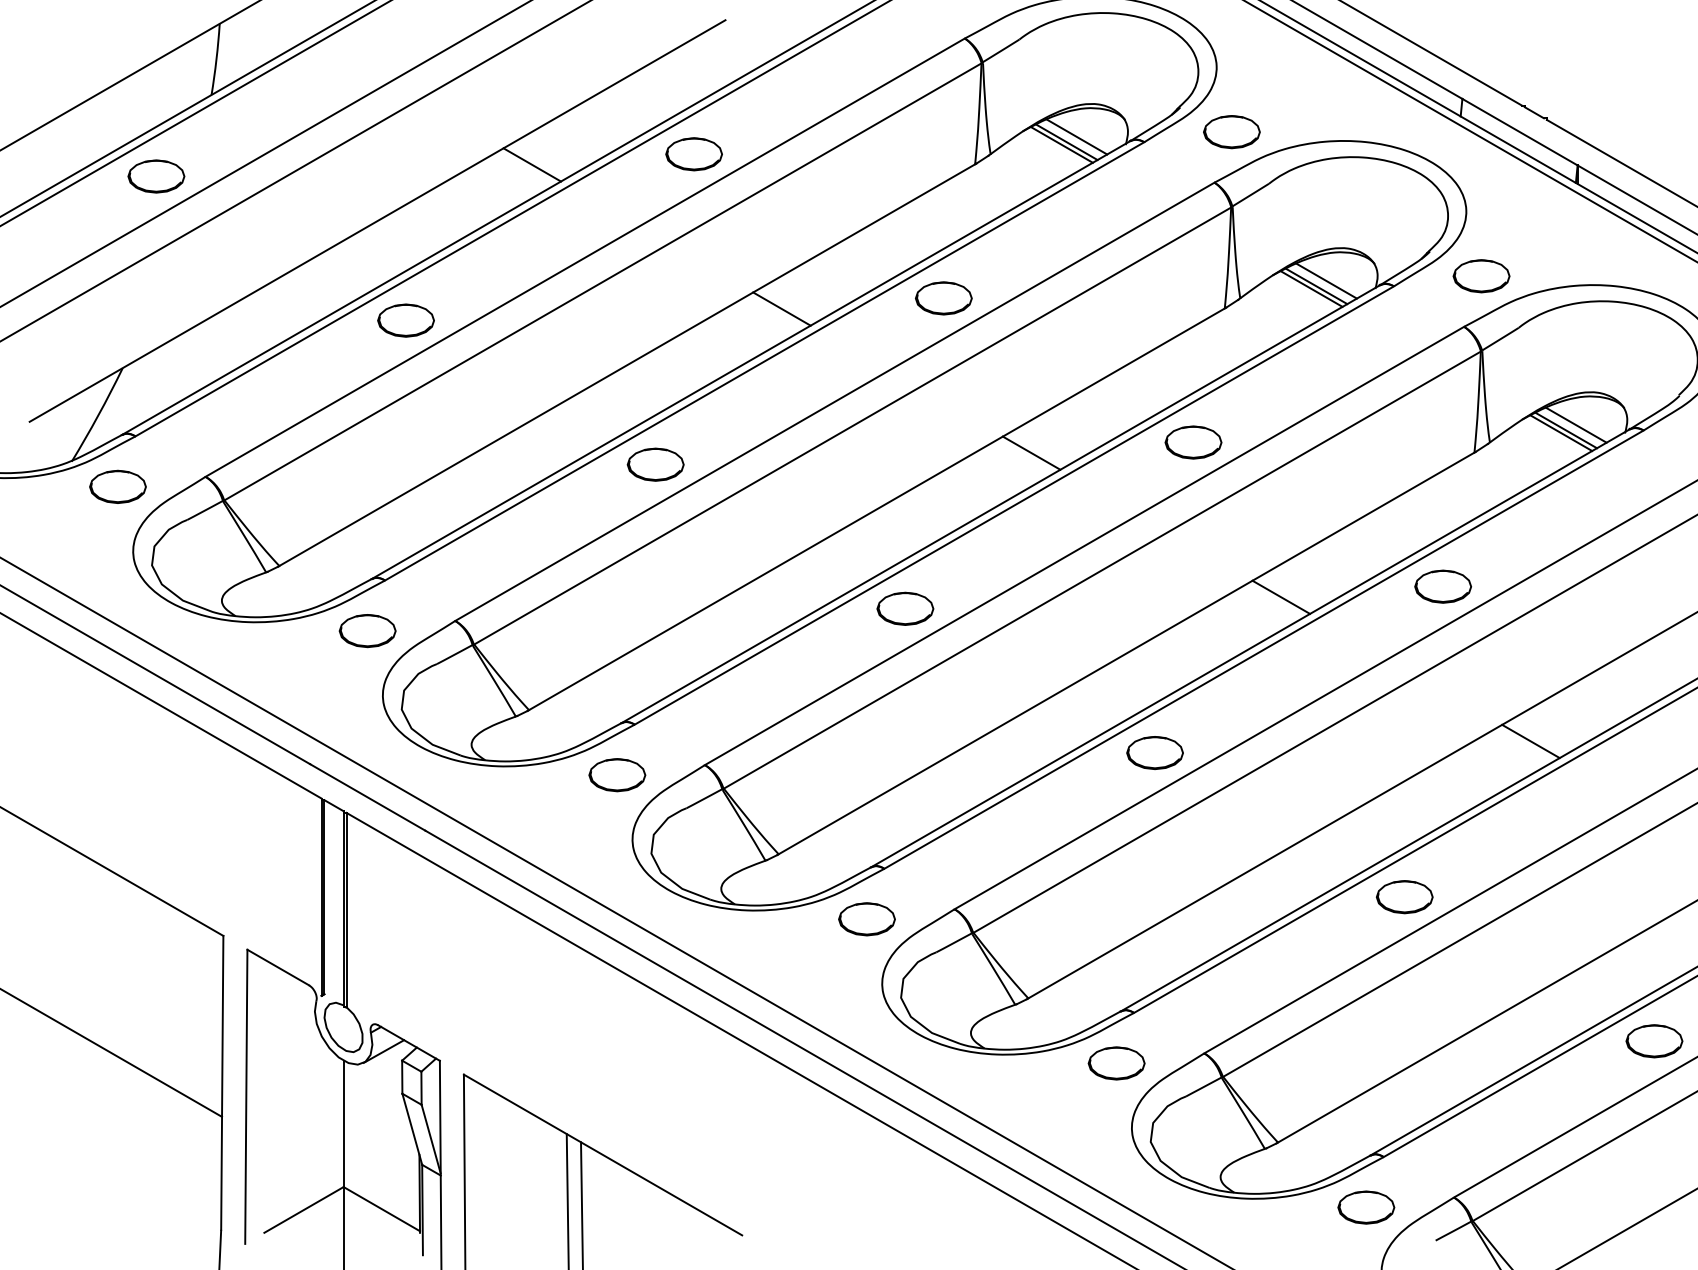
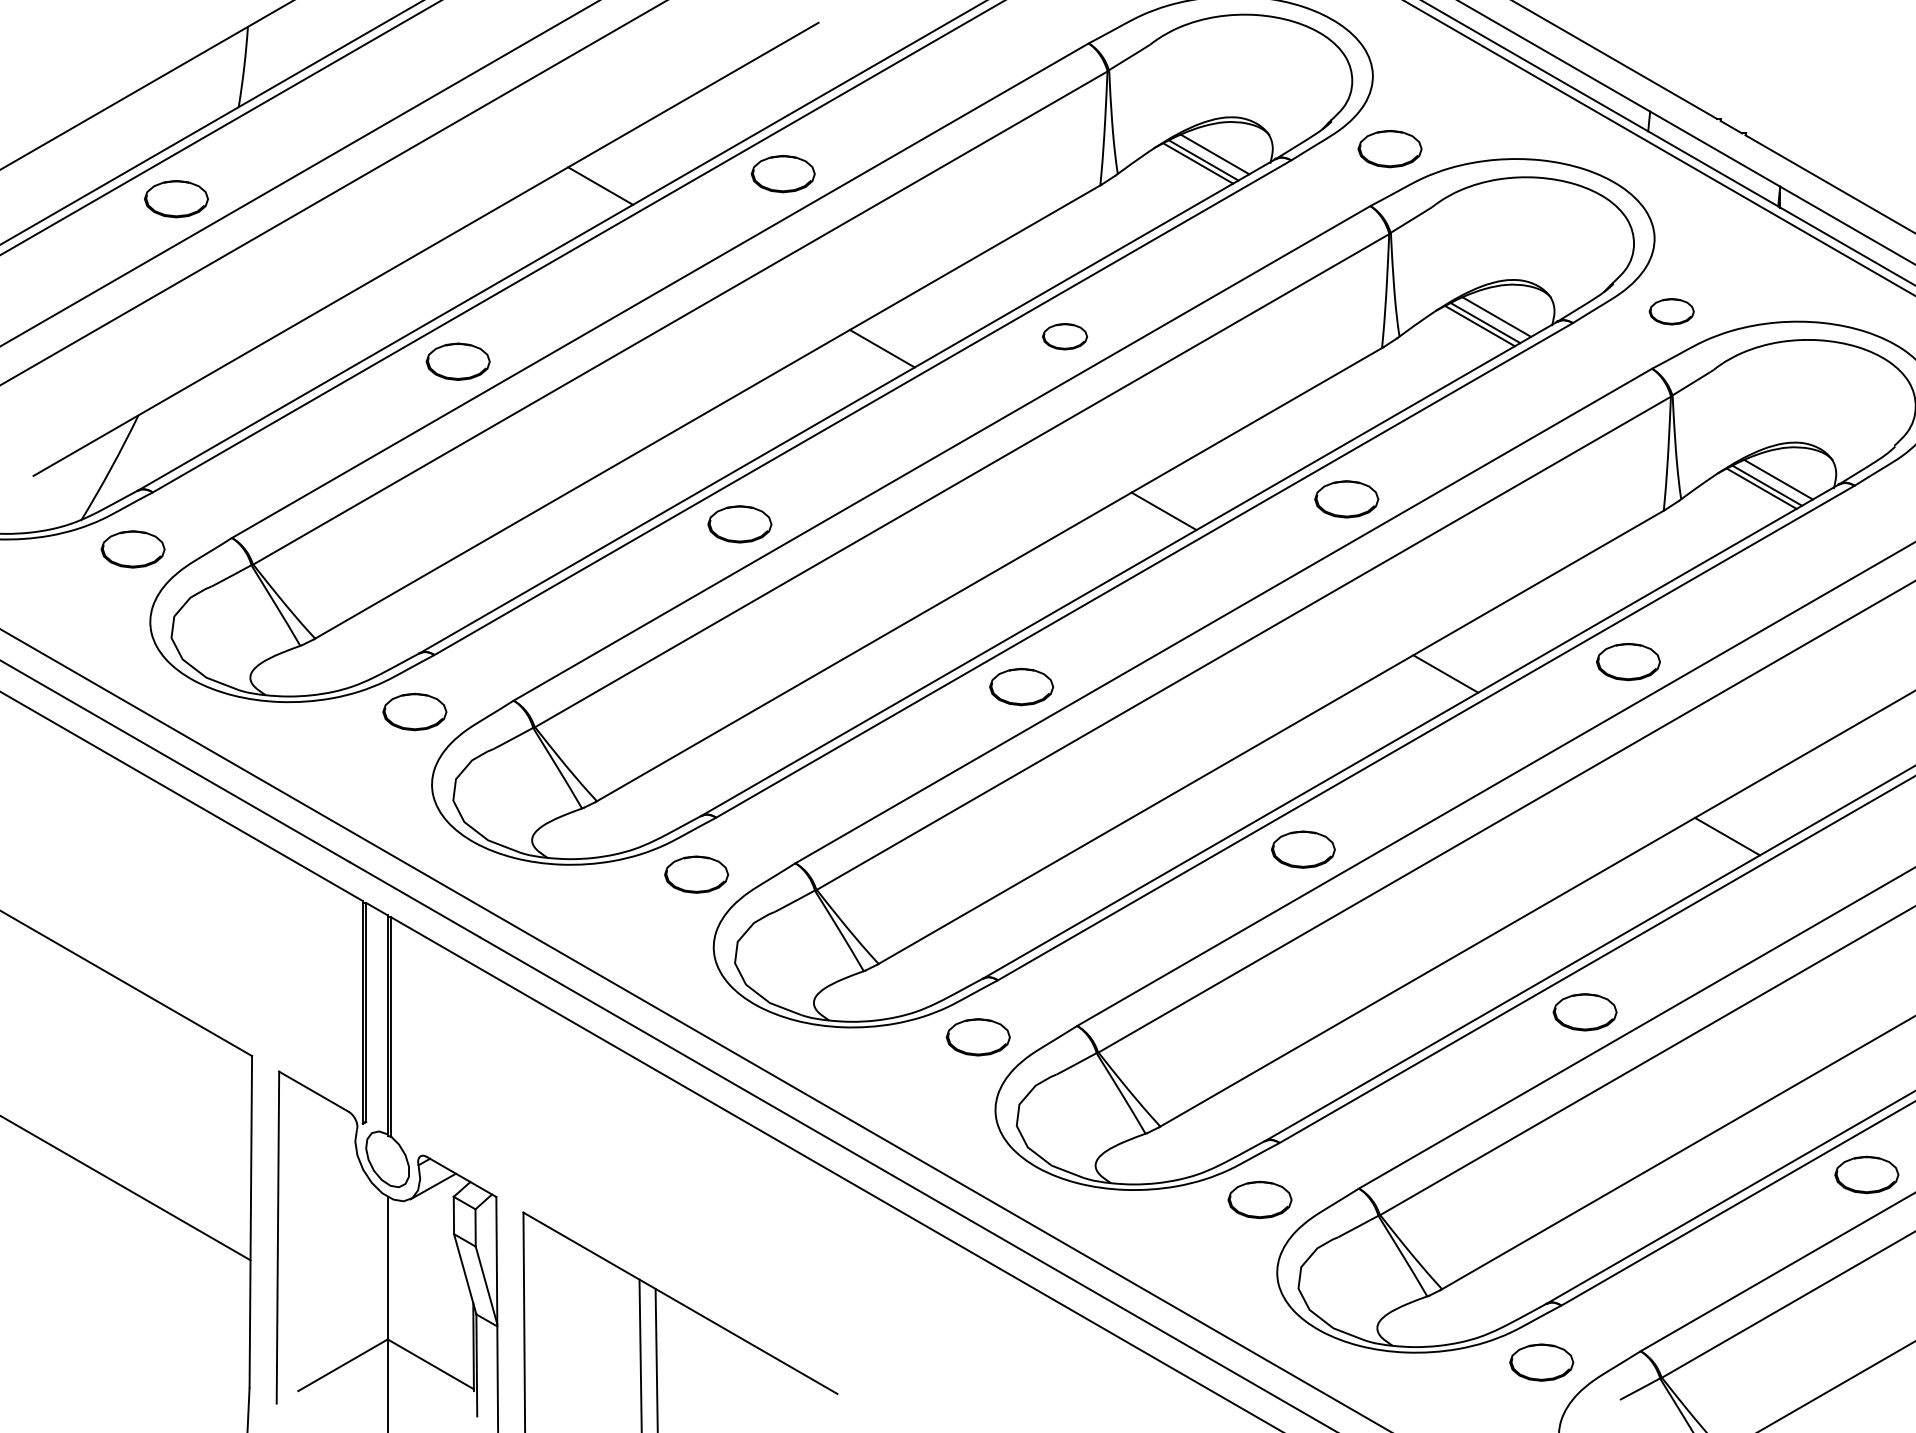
part: (1481, 276) -> (1671, 311), size x0.7
part: (943, 298) -> (1064, 336), size x0.7

